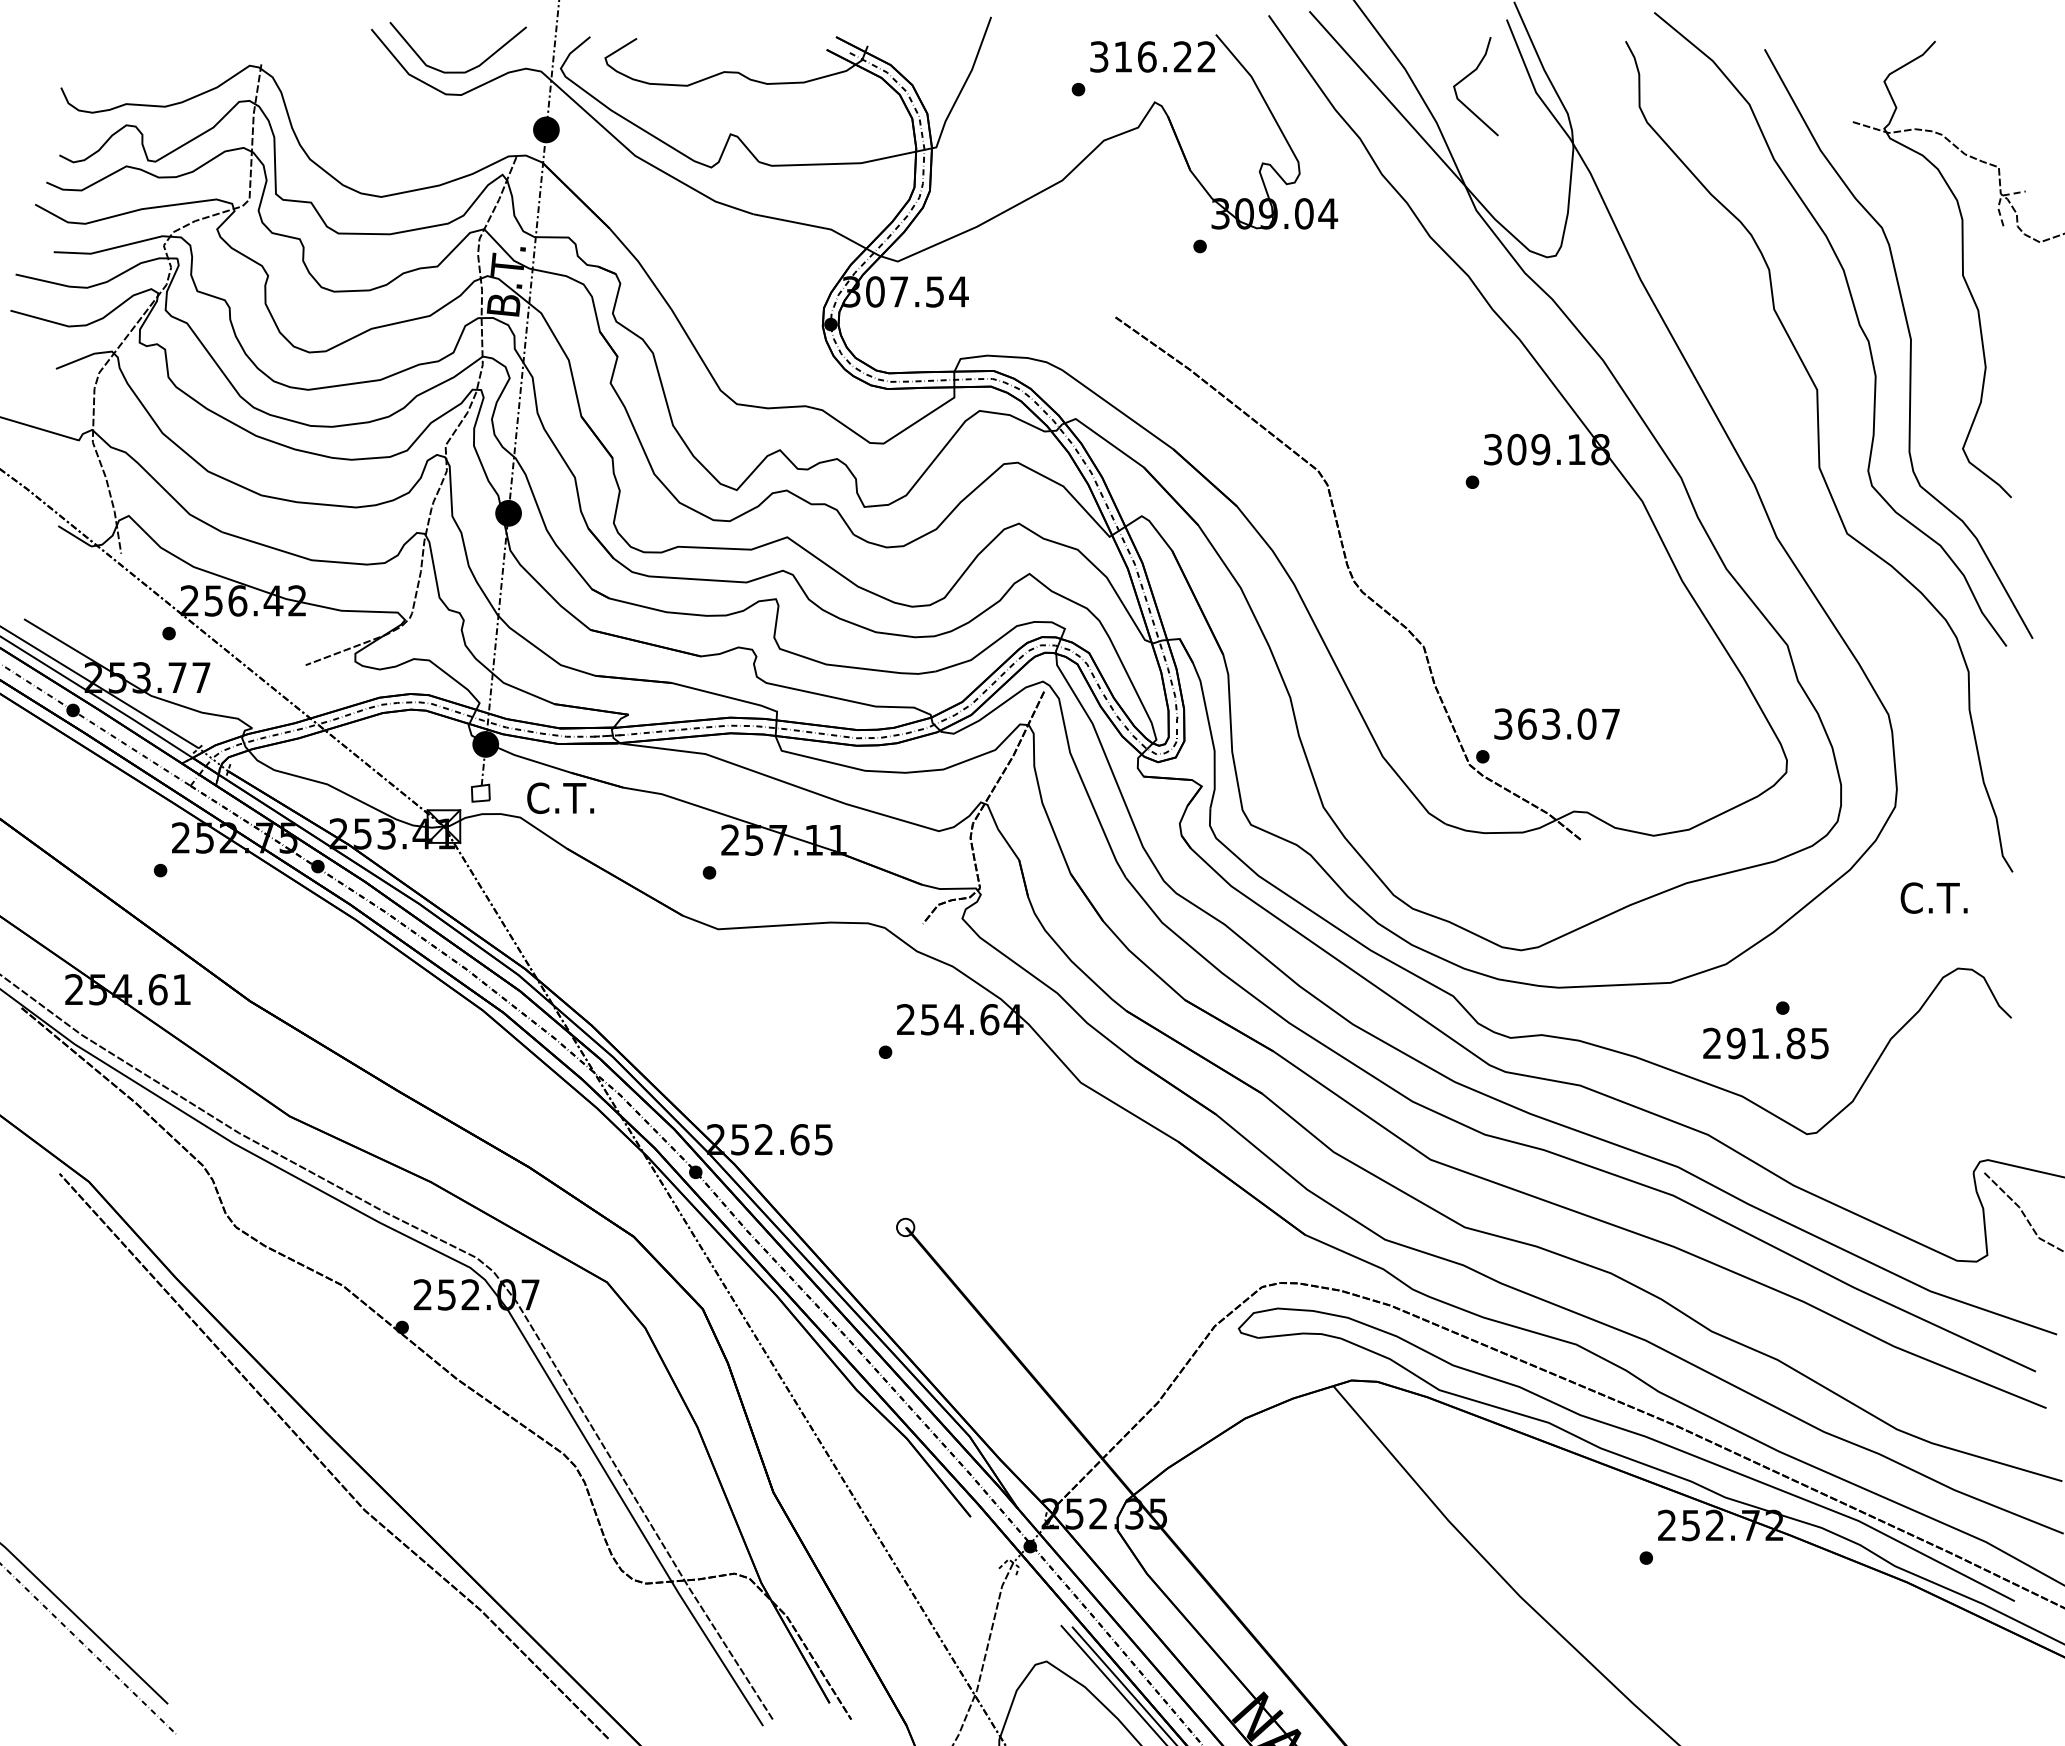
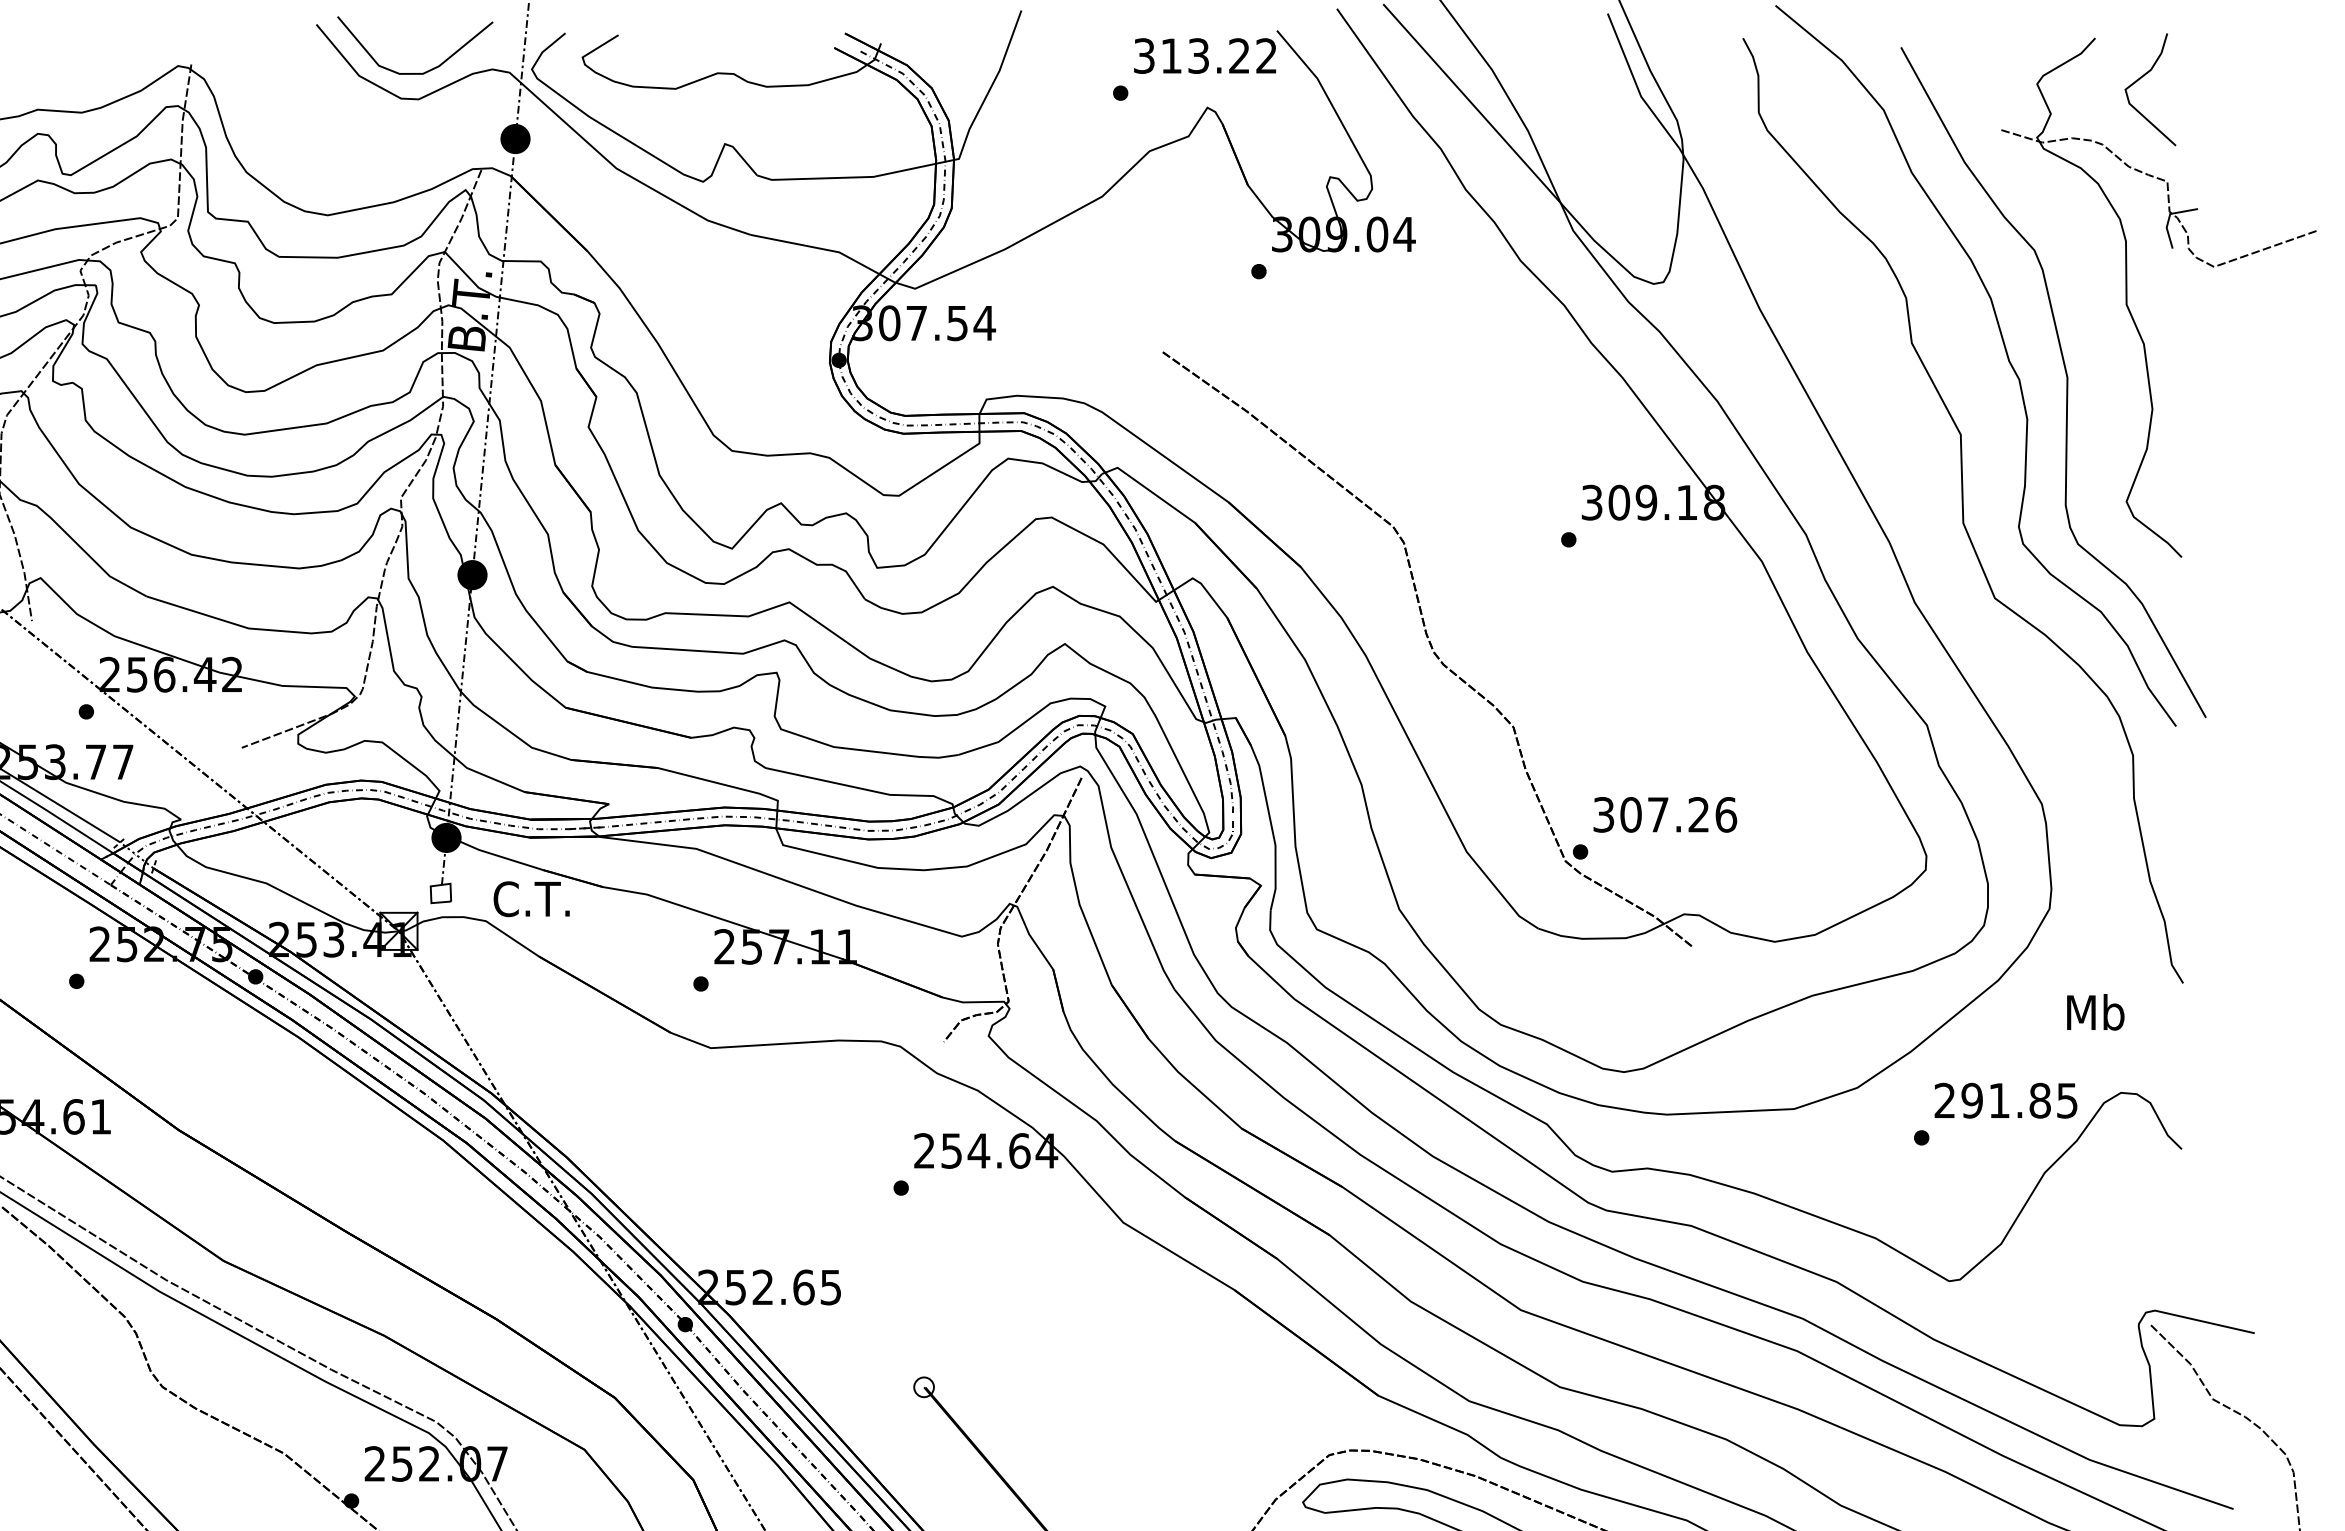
text: (1147, 56) -> (1199, 55), 316.22 -> 313.22
curve: (1467, 77) -> (2140, 79), moved
line: (2000, 199) -> (2169, 218), dashed -> solid
text: (1568, 723) -> (1677, 814), 363.07 -> 307.26
text: (1933, 897) -> (2093, 1012), C.T. -> Mb
text: (1765, 1043) -> (2005, 1100), moved

